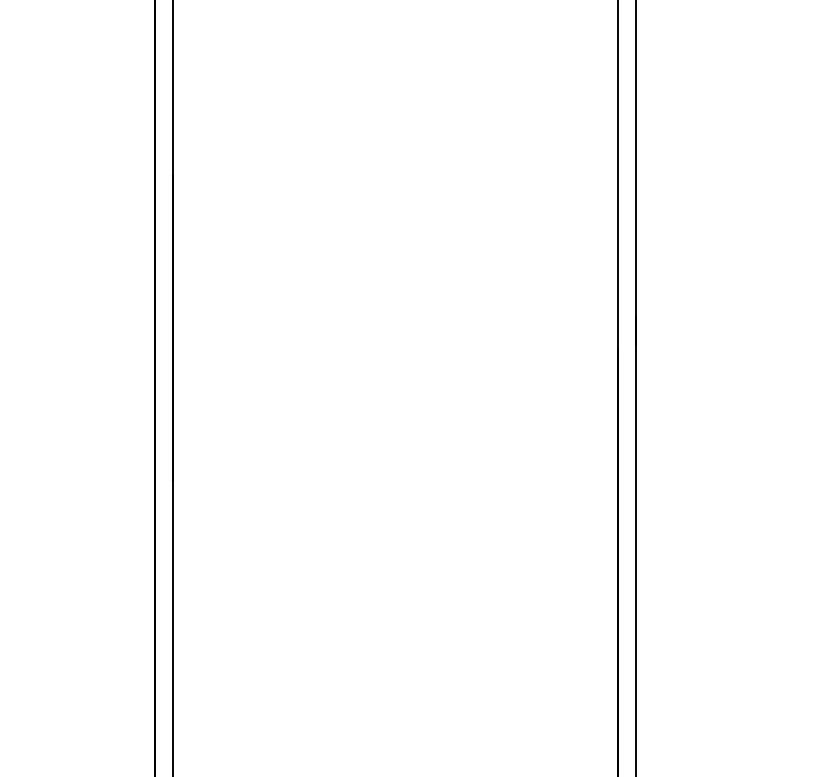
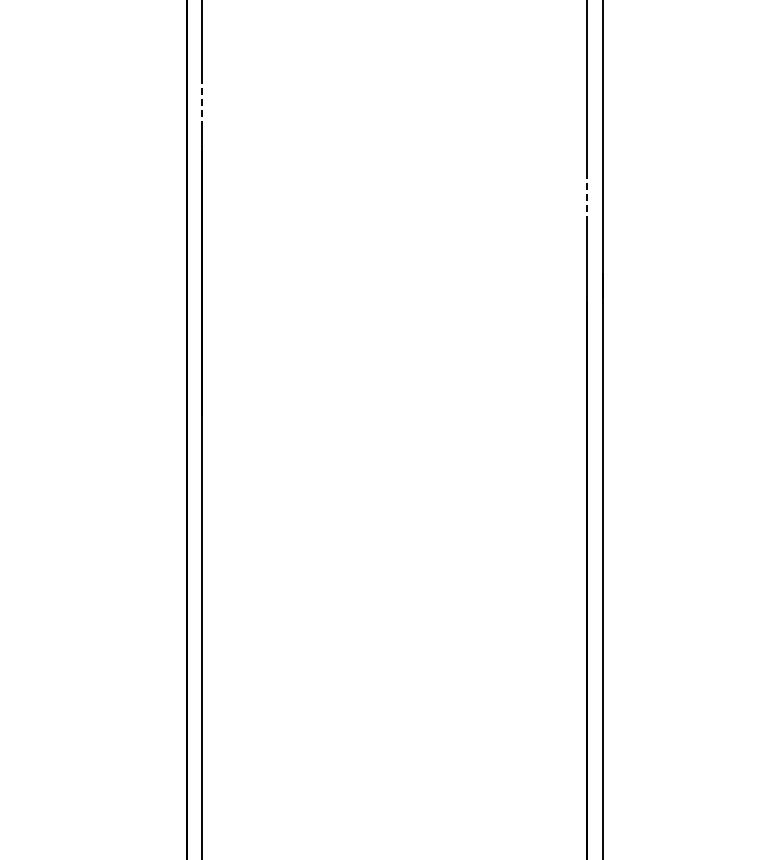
line: (173, 122) -> (202, 105), solid -> dashed
line: (618, 231) -> (587, 199), solid -> dashed

